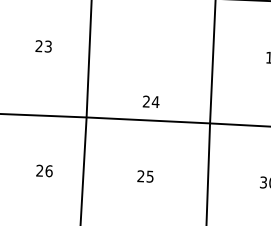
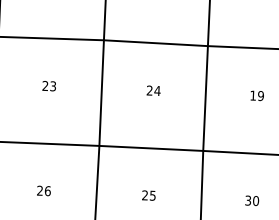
text: (42, 46) -> (48, 86), moved
text: (150, 101) -> (153, 90), moved
text: (43, 170) -> (43, 190), moved

